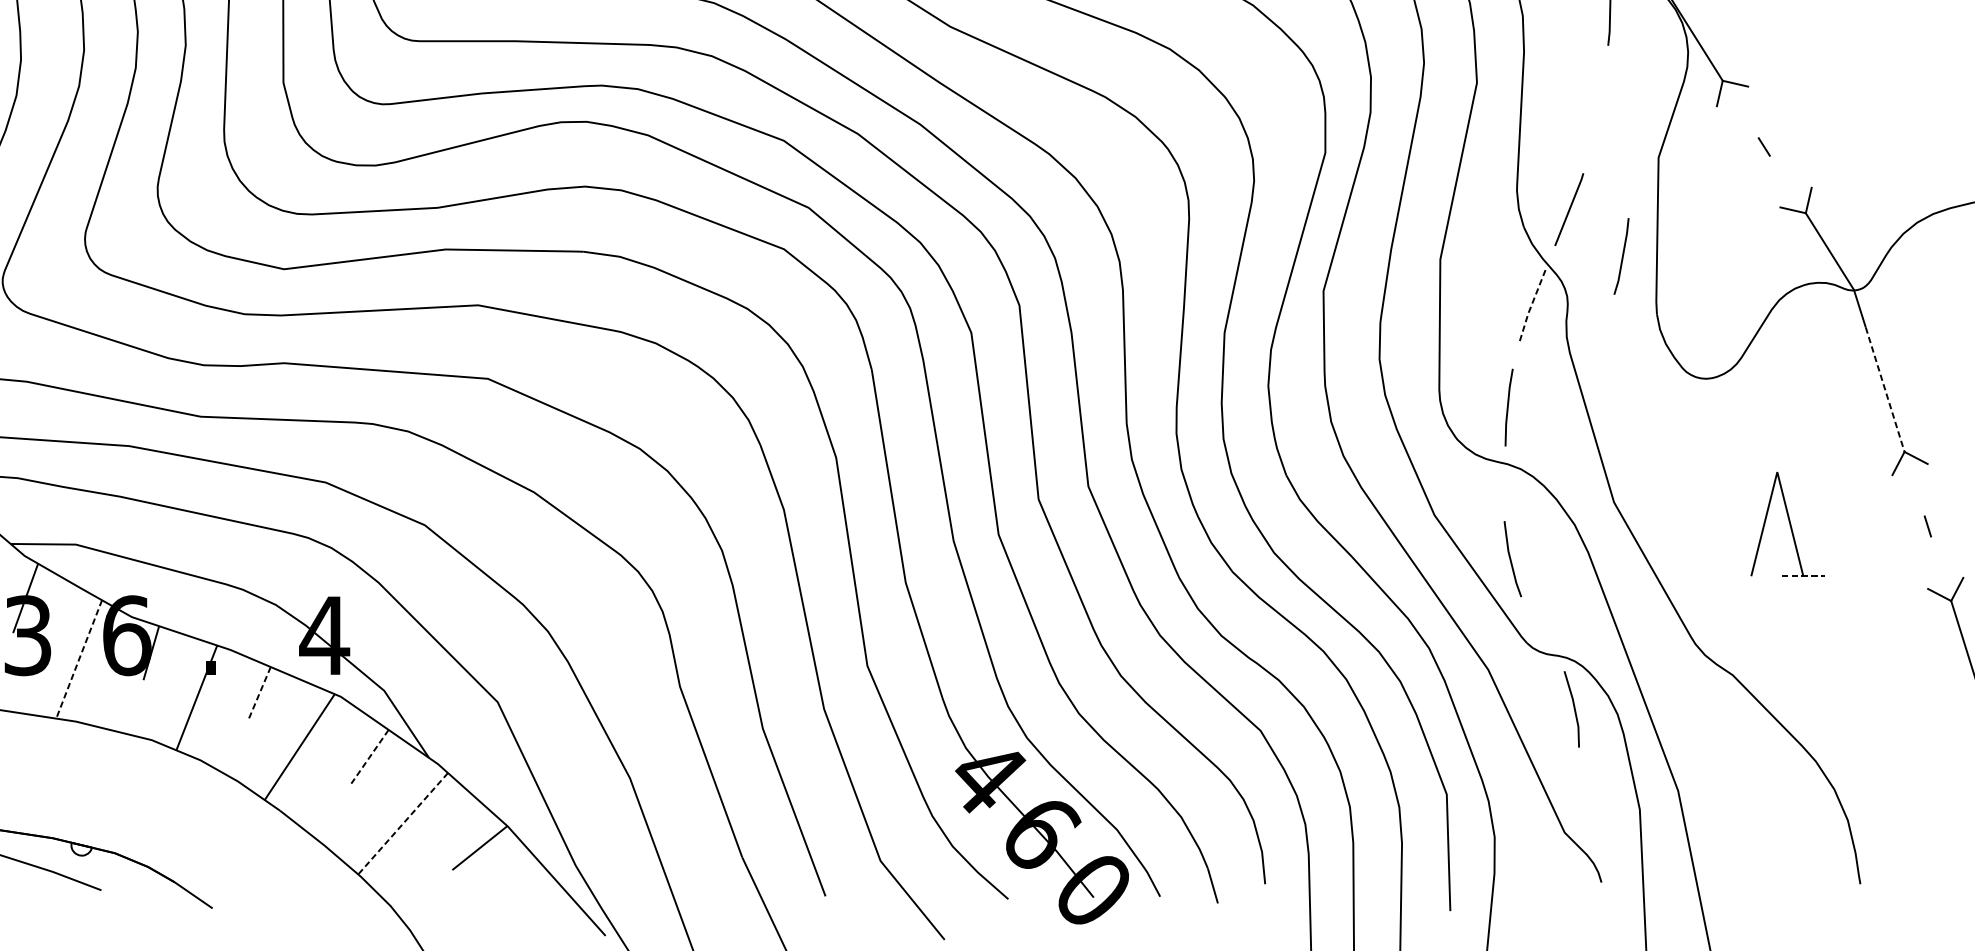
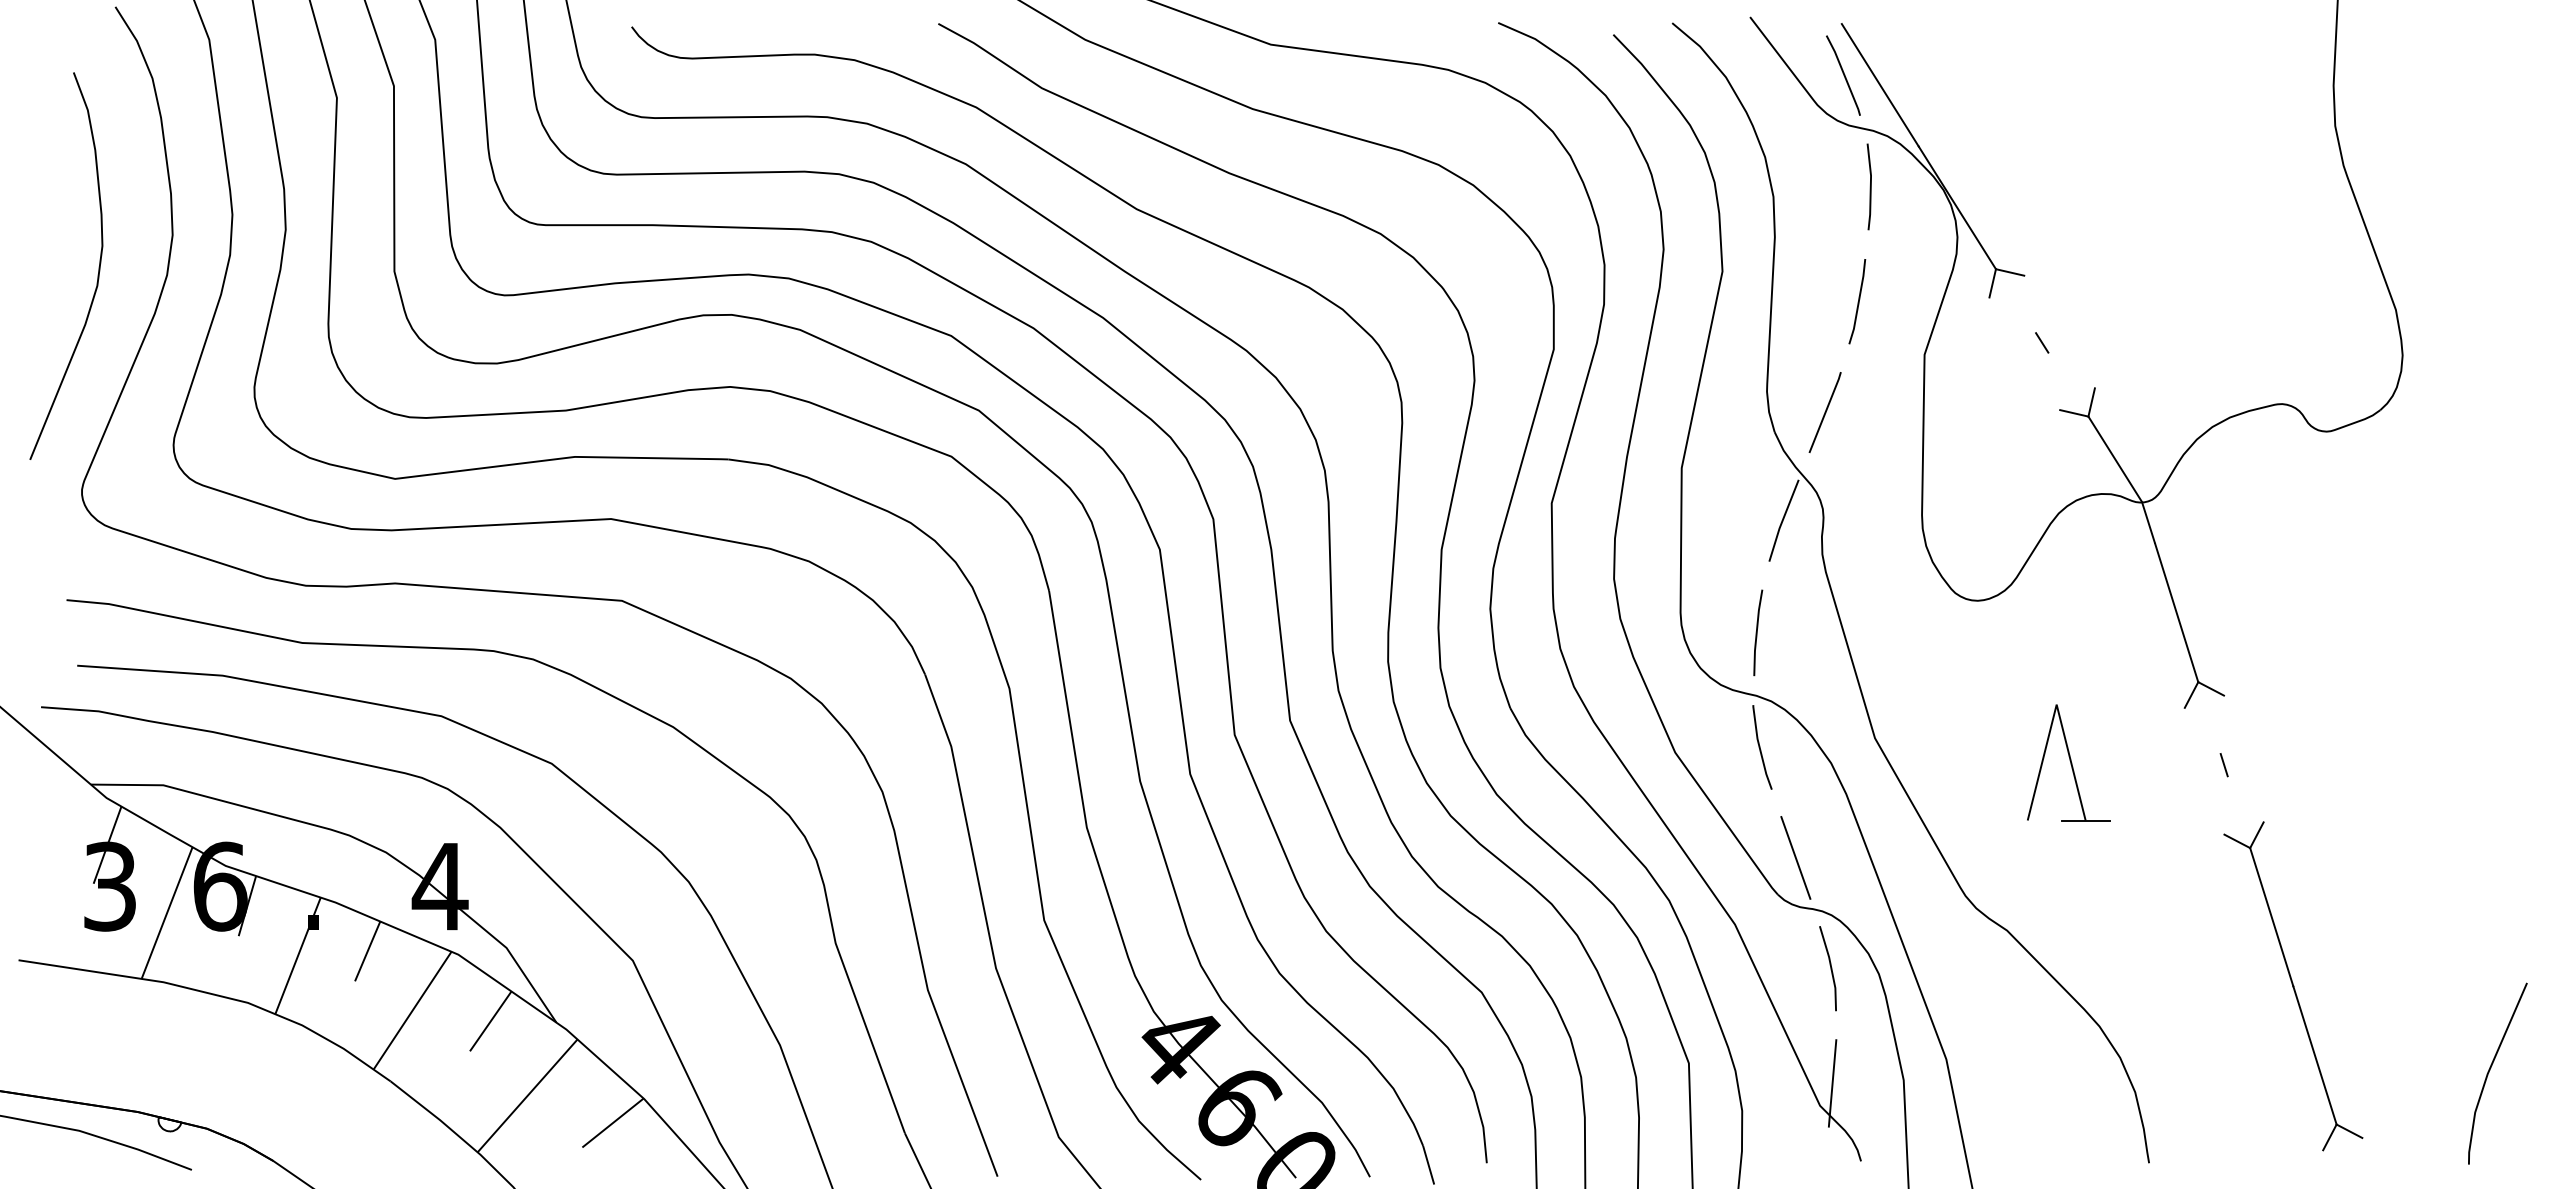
line: (1622, 256) -> (1858, 301), moved
line: (1530, 307) -> (1782, 521), dashed -> solid
line: (1885, 390) -> (2176, 613), dashed -> solid
line: (1511, 559) -> (1760, 747), moved
line: (1804, 576) -> (2086, 820), dashed -> solid
line: (1542, 609) -> (1795, 857), added
line: (79, 659) -> (167, 913), dashed -> solid
line: (259, 693) -> (367, 951), dashed -> solid
line: (369, 756) -> (490, 1021), dashed -> solid
line: (1575, 812) -> (1832, 1083), added
line: (403, 824) -> (527, 1096), dashed -> solid

